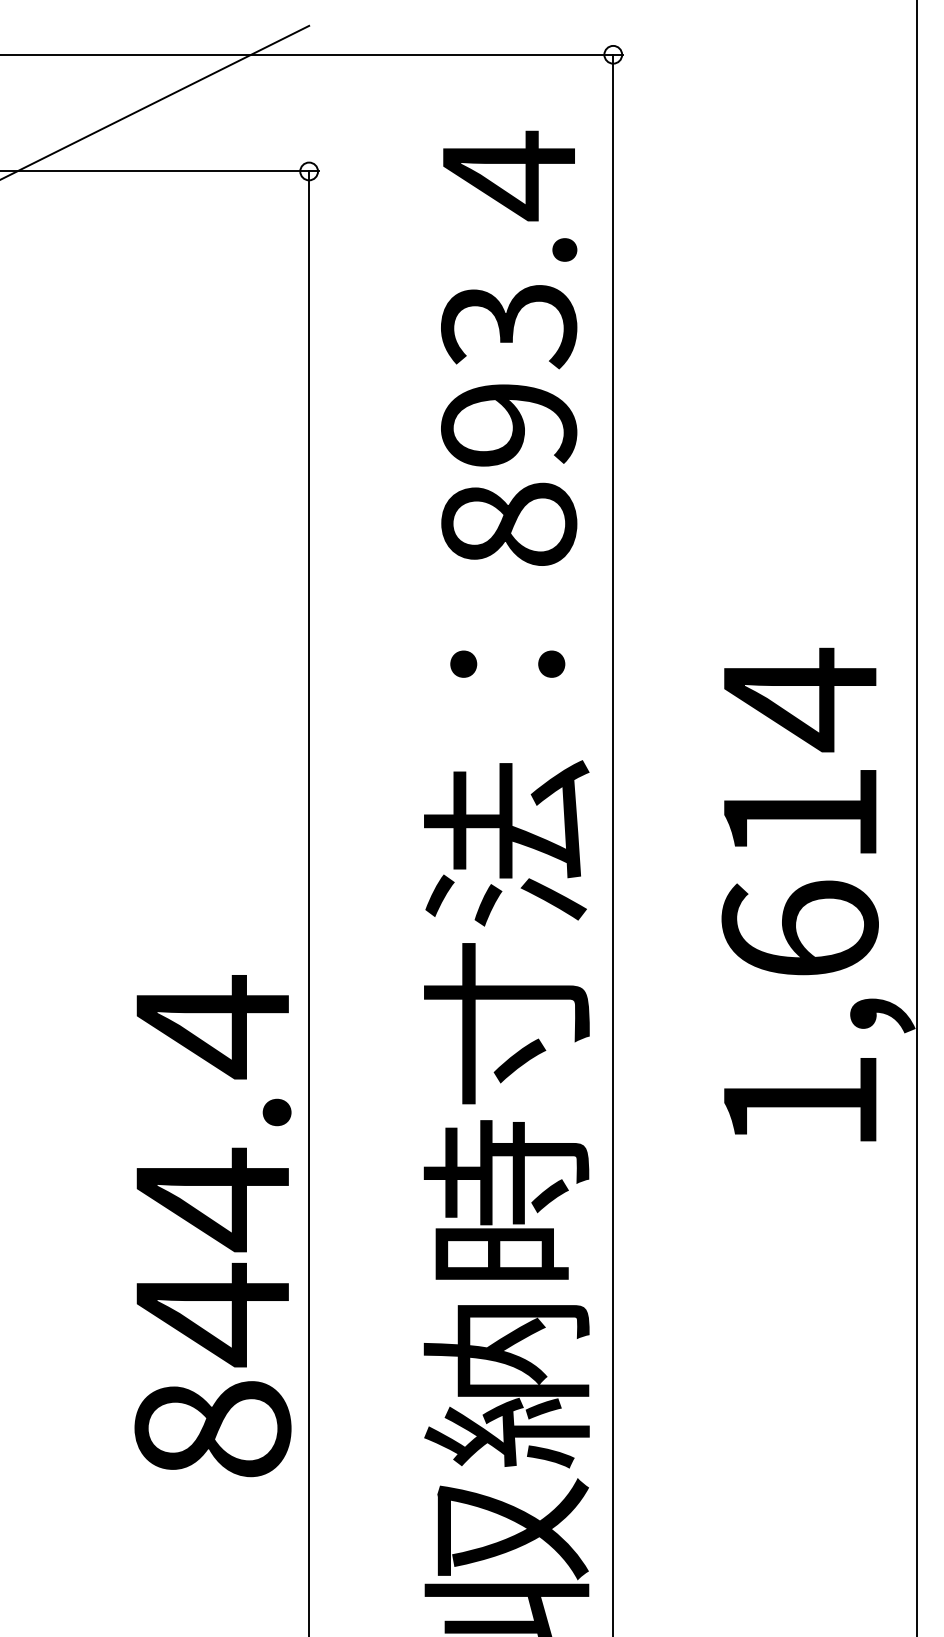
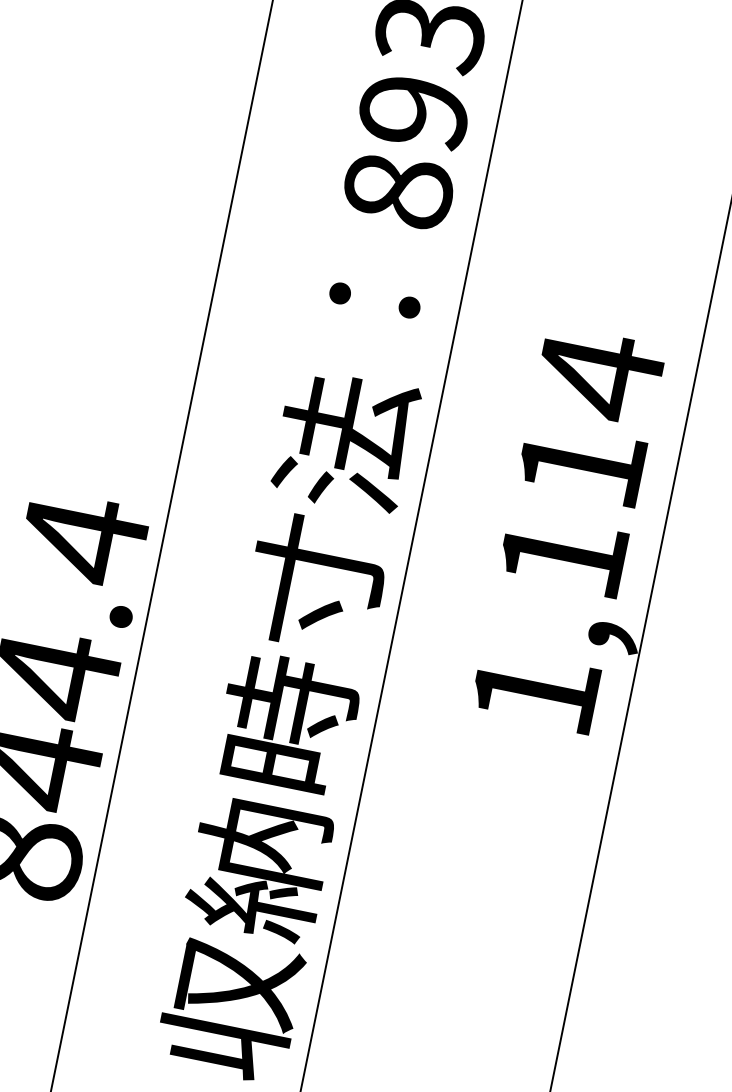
text: (799, 927) -> (562, 554), 1,614 -> 1,114

